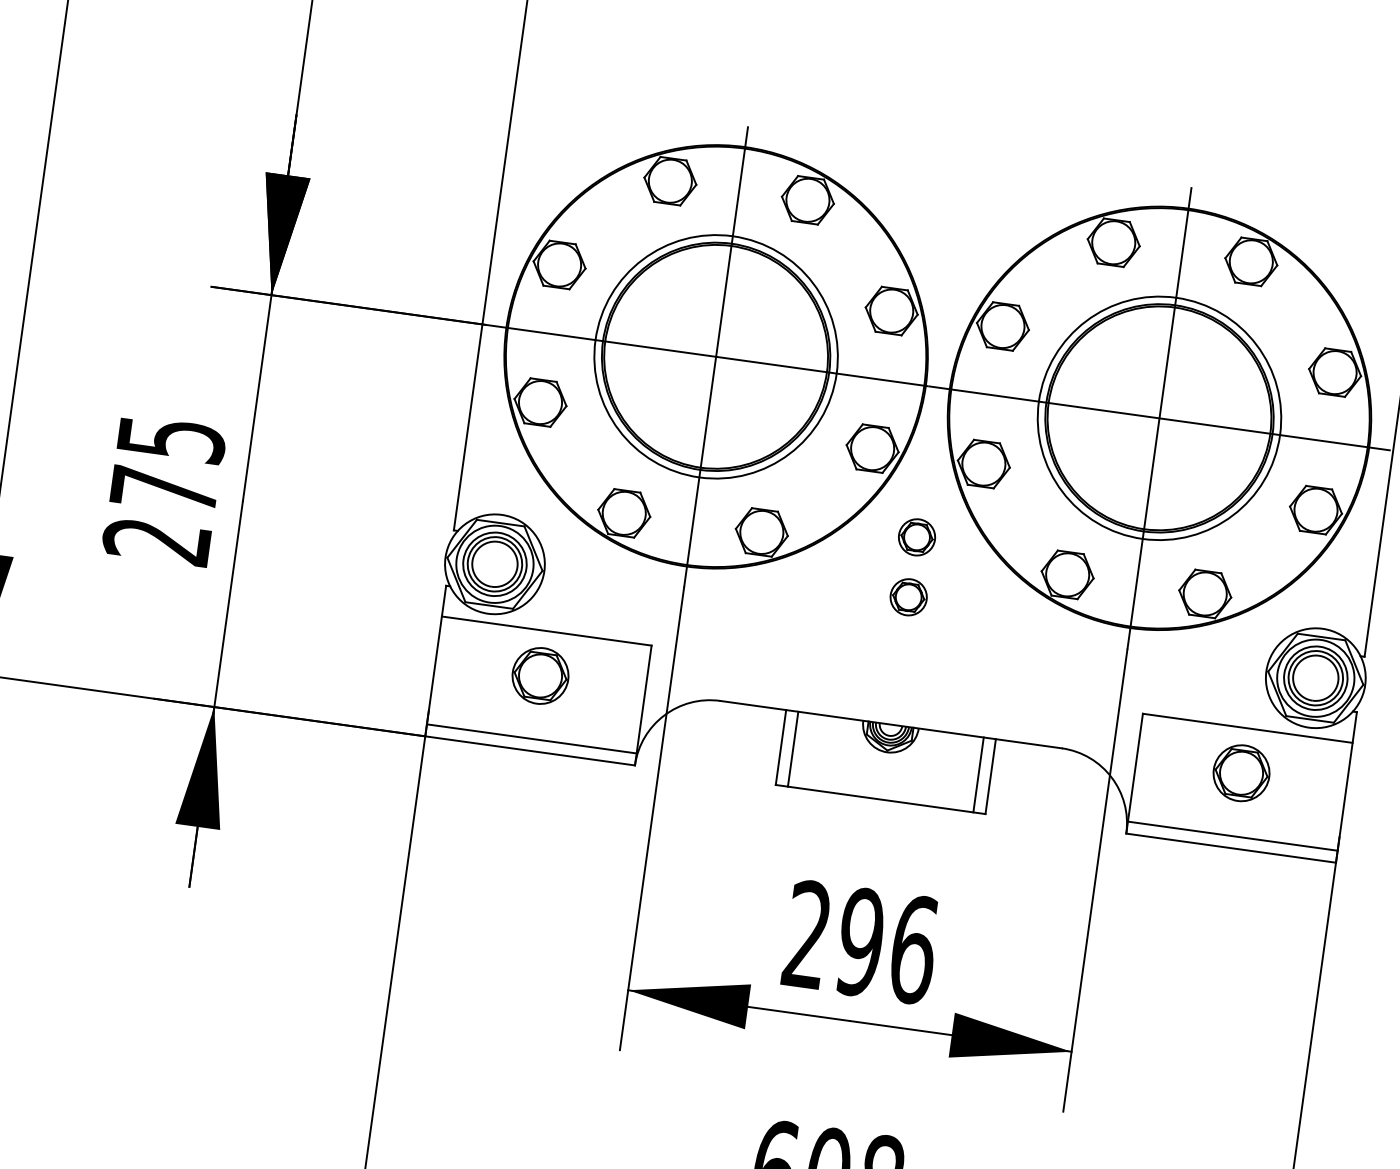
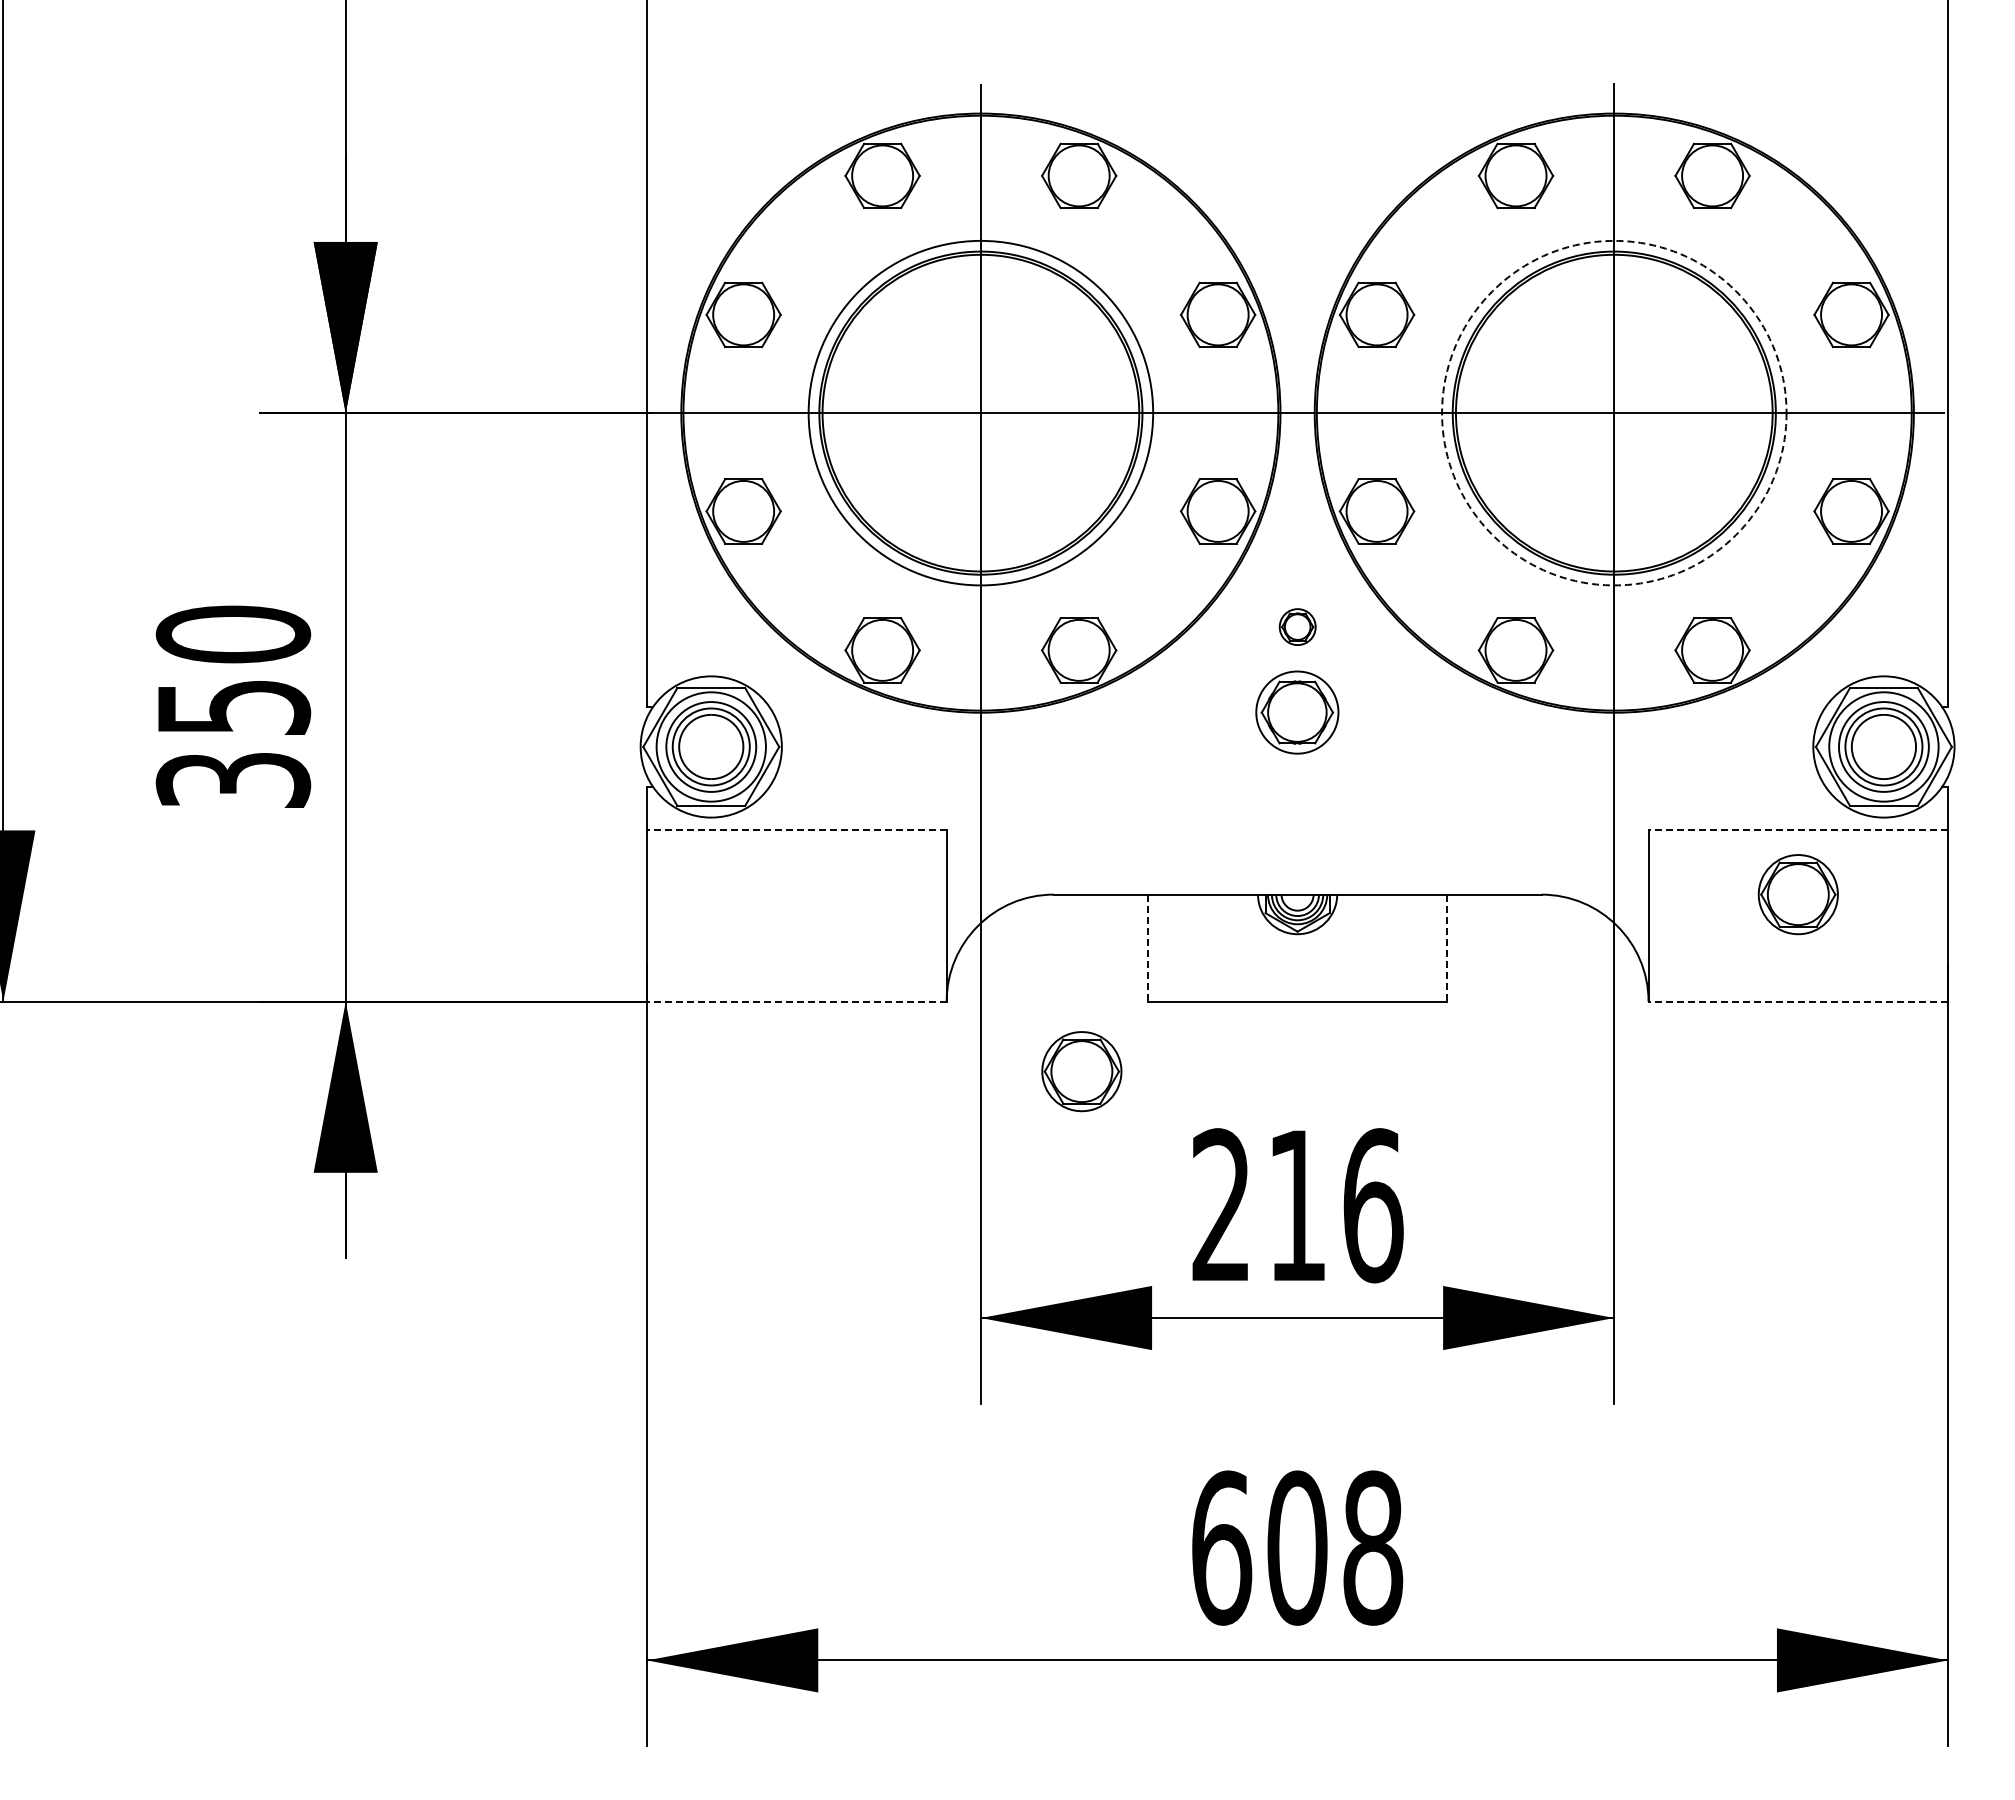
circle: (1159, 417) -> (1614, 412), solid -> dashed
text: (164, 489) -> (233, 706), 275 -> 350
part: (917, 536) -> (1297, 626), size x0.7
part: (908, 597) -> (1297, 712), size x1.6
line: (546, 631) -> (796, 830), solid -> dashed
part: (540, 675) -> (1081, 1071), moved
line: (1247, 728) -> (1798, 830), solid -> dashed
line: (531, 738) -> (796, 984), removed
line: (780, 747) -> (1147, 948), solid -> dashed
line: (793, 748) -> (1165, 947), removed
line: (529, 750) -> (796, 1001), solid -> dashed
line: (978, 774) -> (1430, 947), removed
line: (990, 776) -> (1447, 948), solid -> dashed
line: (1232, 836) -> (1798, 984), removed
line: (1231, 848) -> (1798, 1001), solid -> dashed
text: (860, 942) -> (1297, 1205), 296 -> 216

